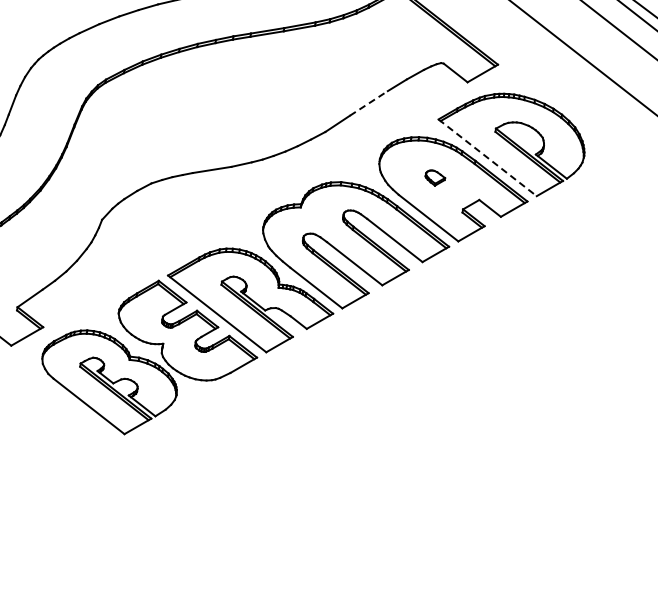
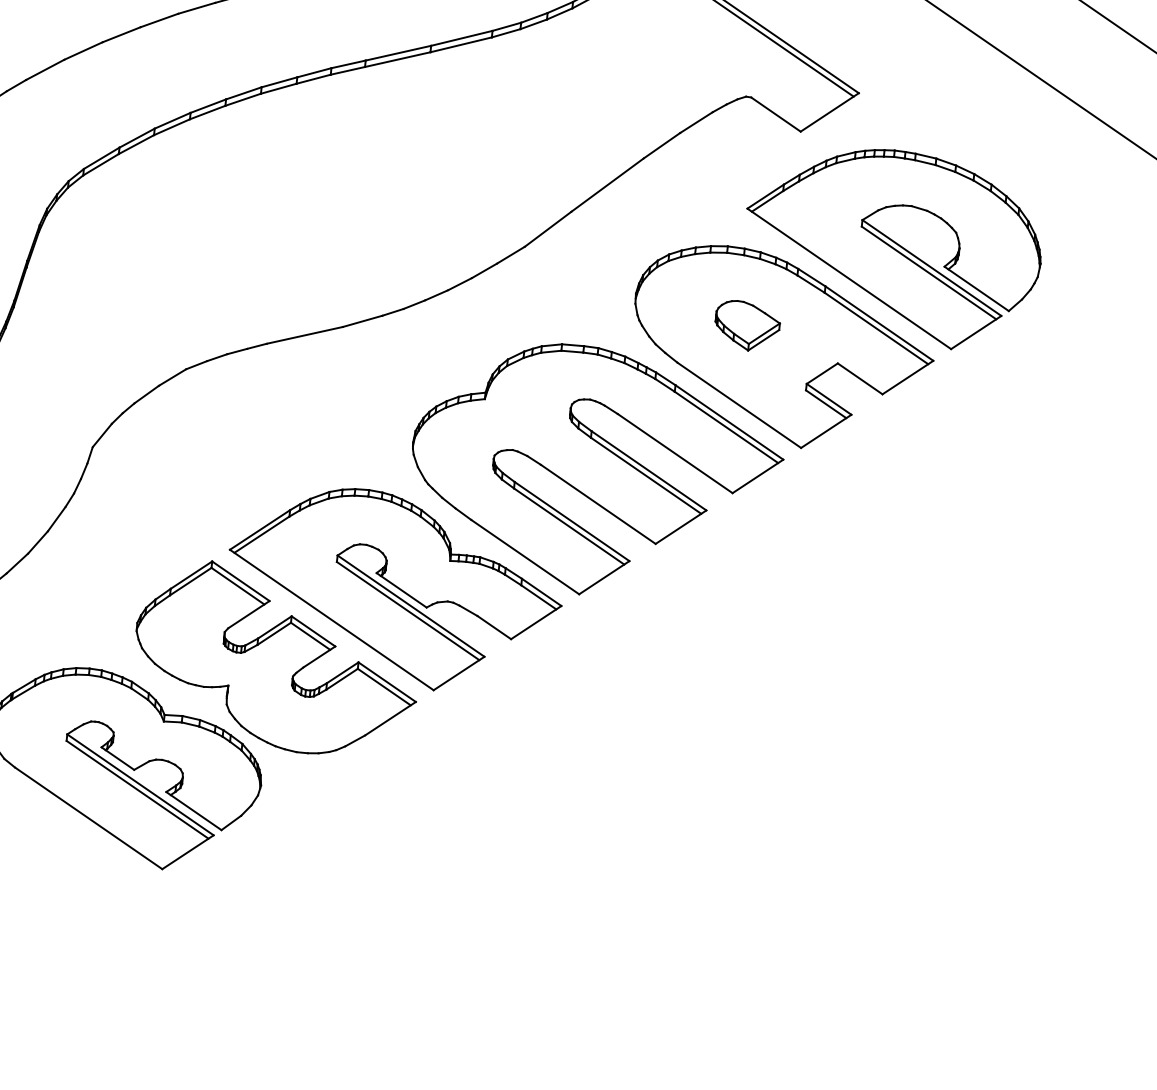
line: (368, 103) -> (606, 185), dashed -> solid
line: (488, 158) -> (851, 280), dashed -> solid
part: (435, 177) -> (748, 324), size x1.67

